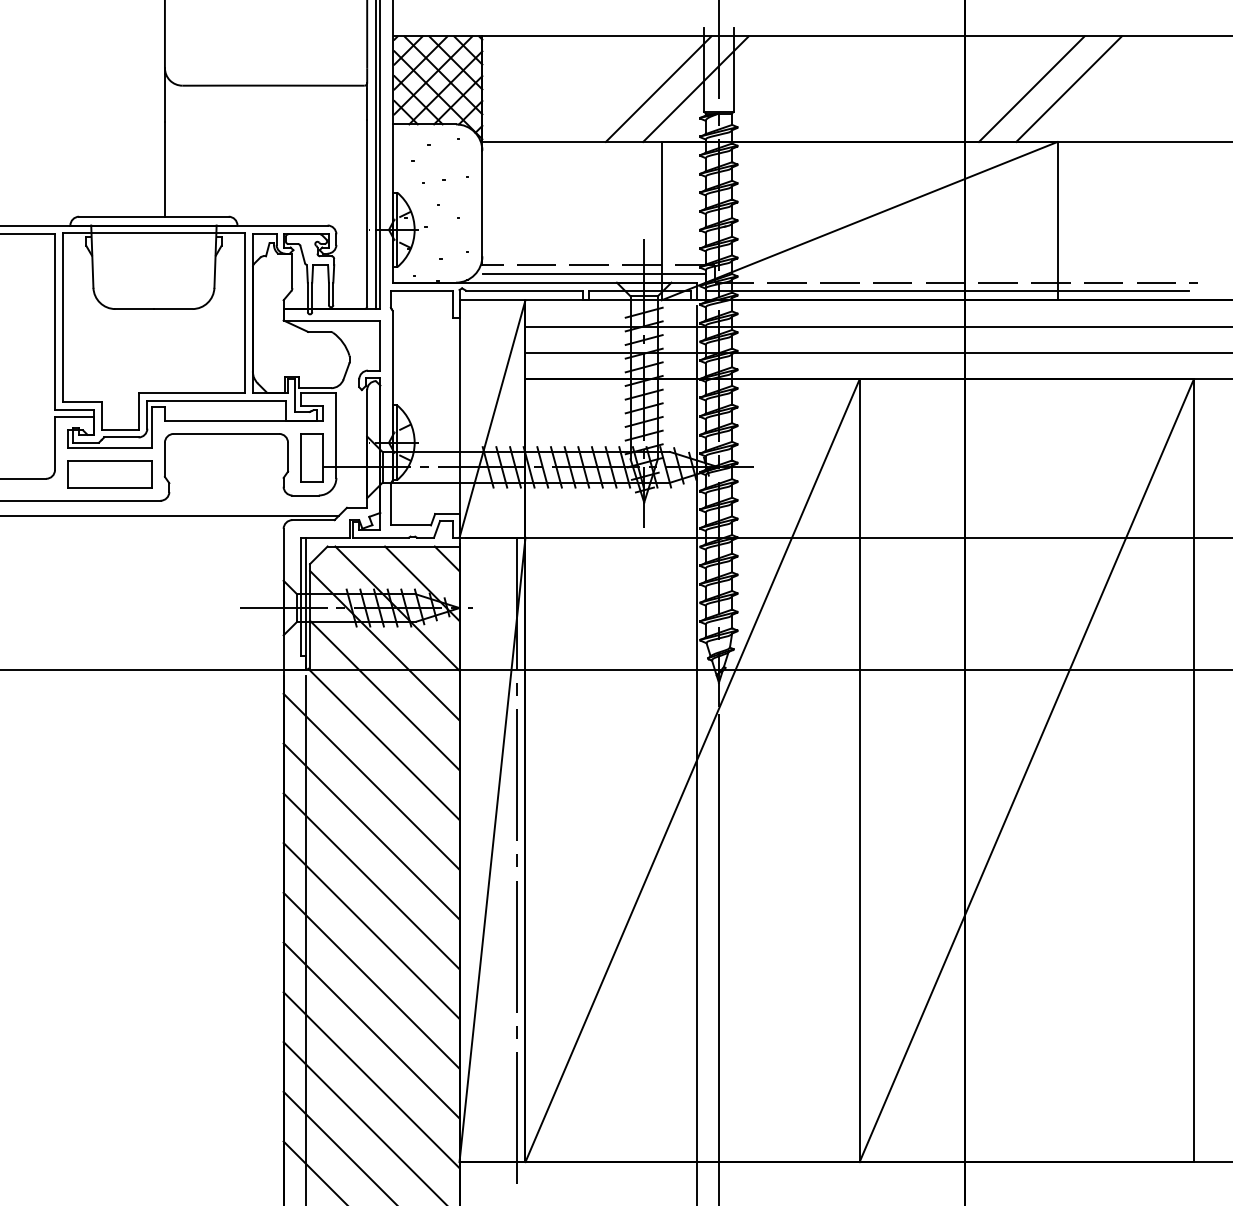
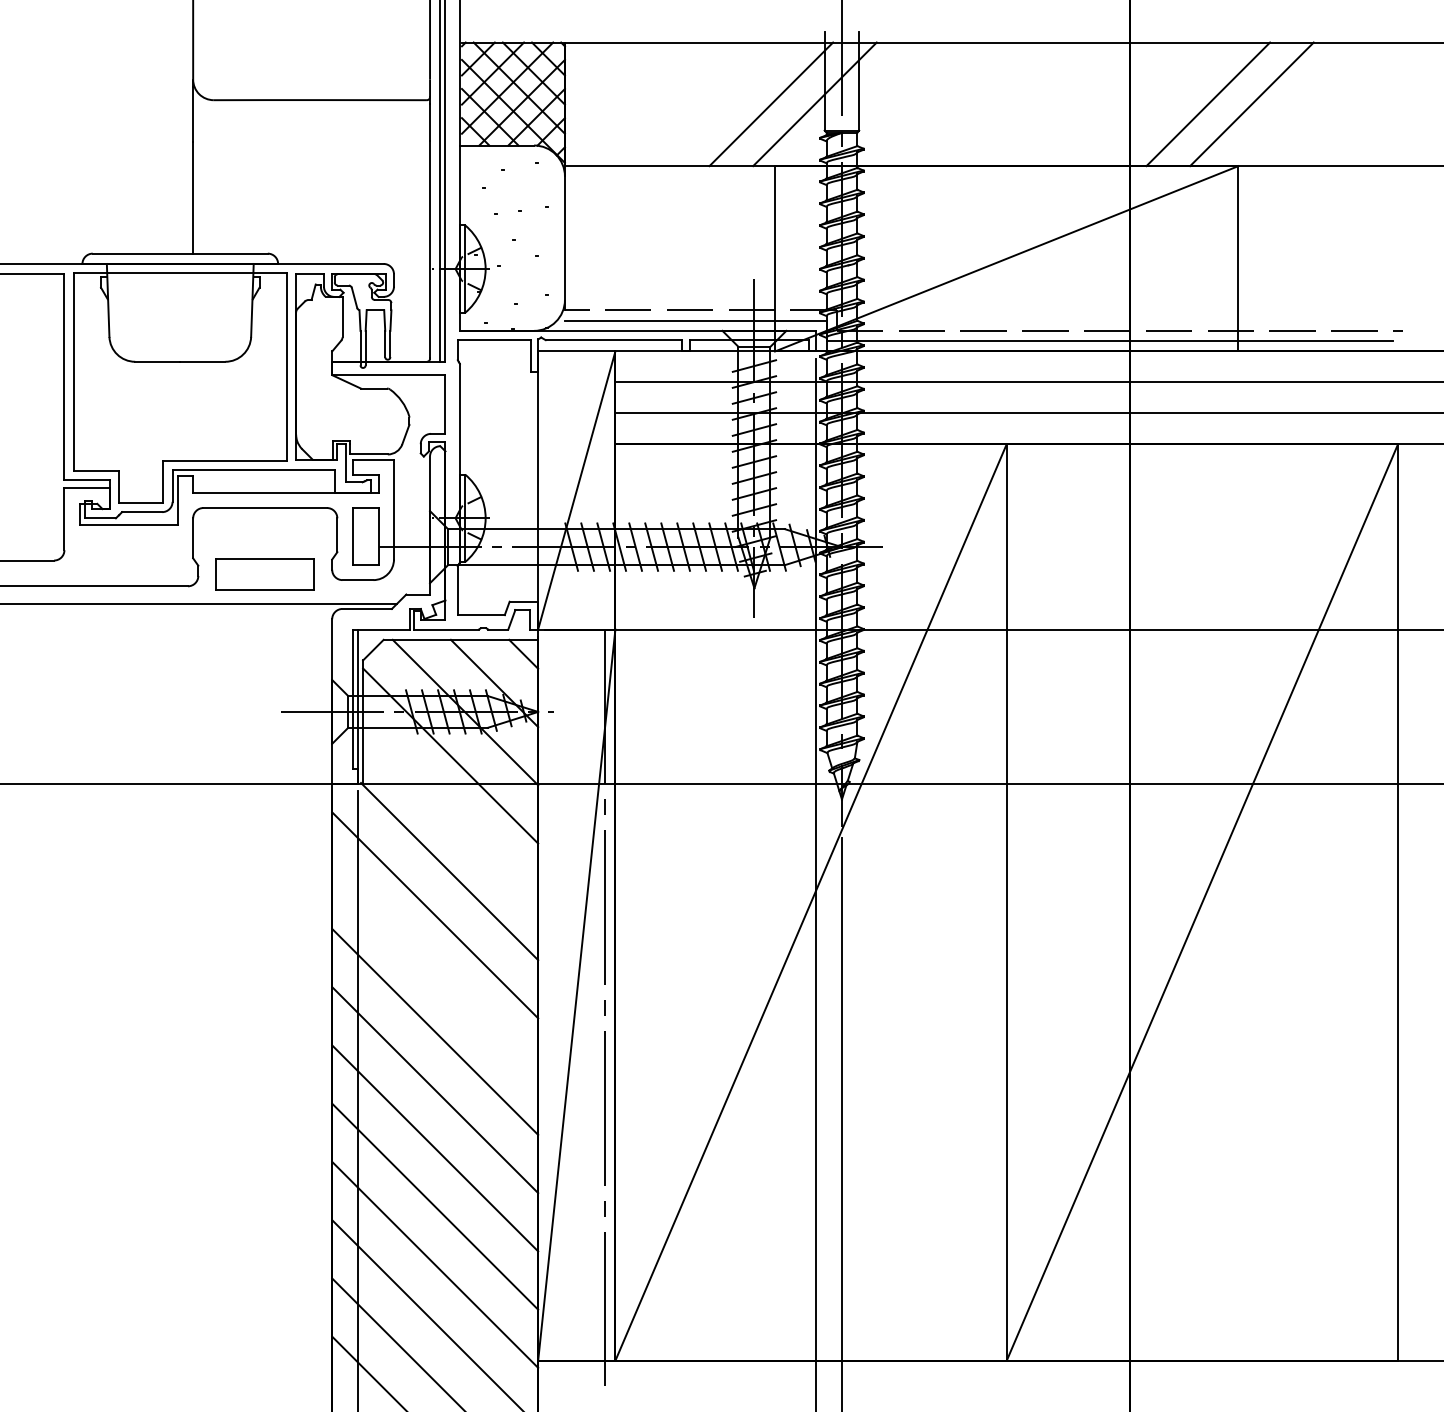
part: (109, 474) -> (264, 574), moved
line: (384, 694) -> (450, 813), removed
line: (371, 831) -> (435, 973), removed

